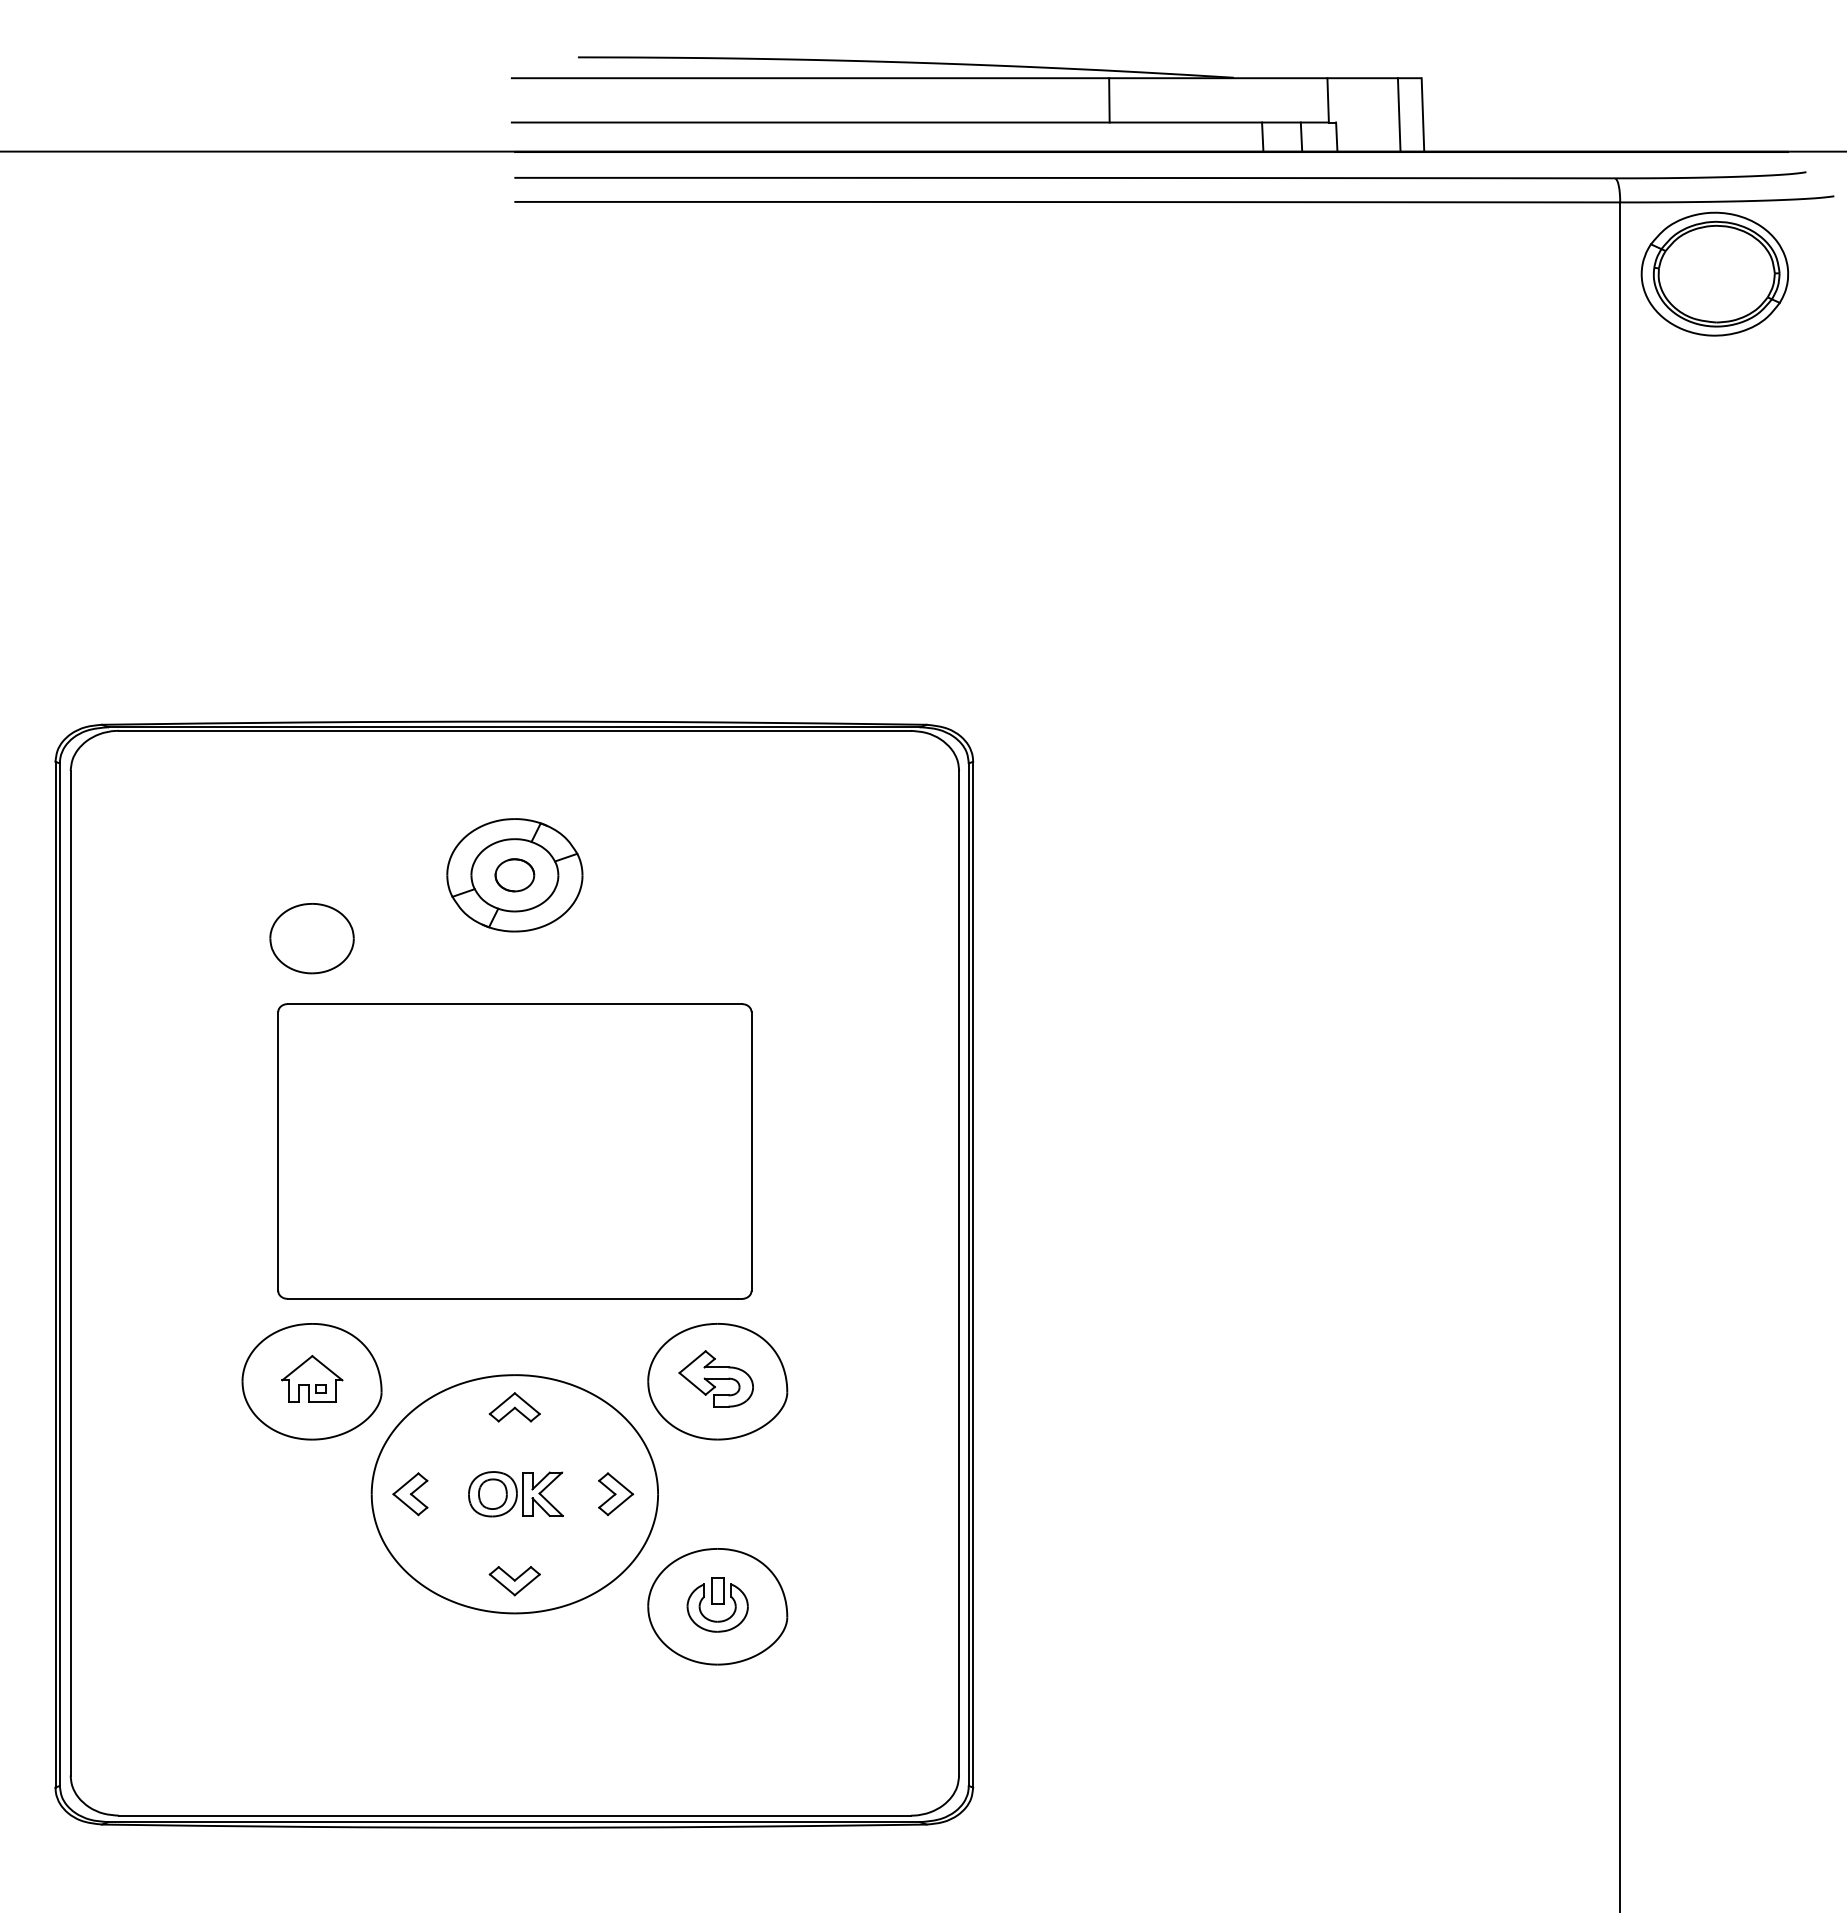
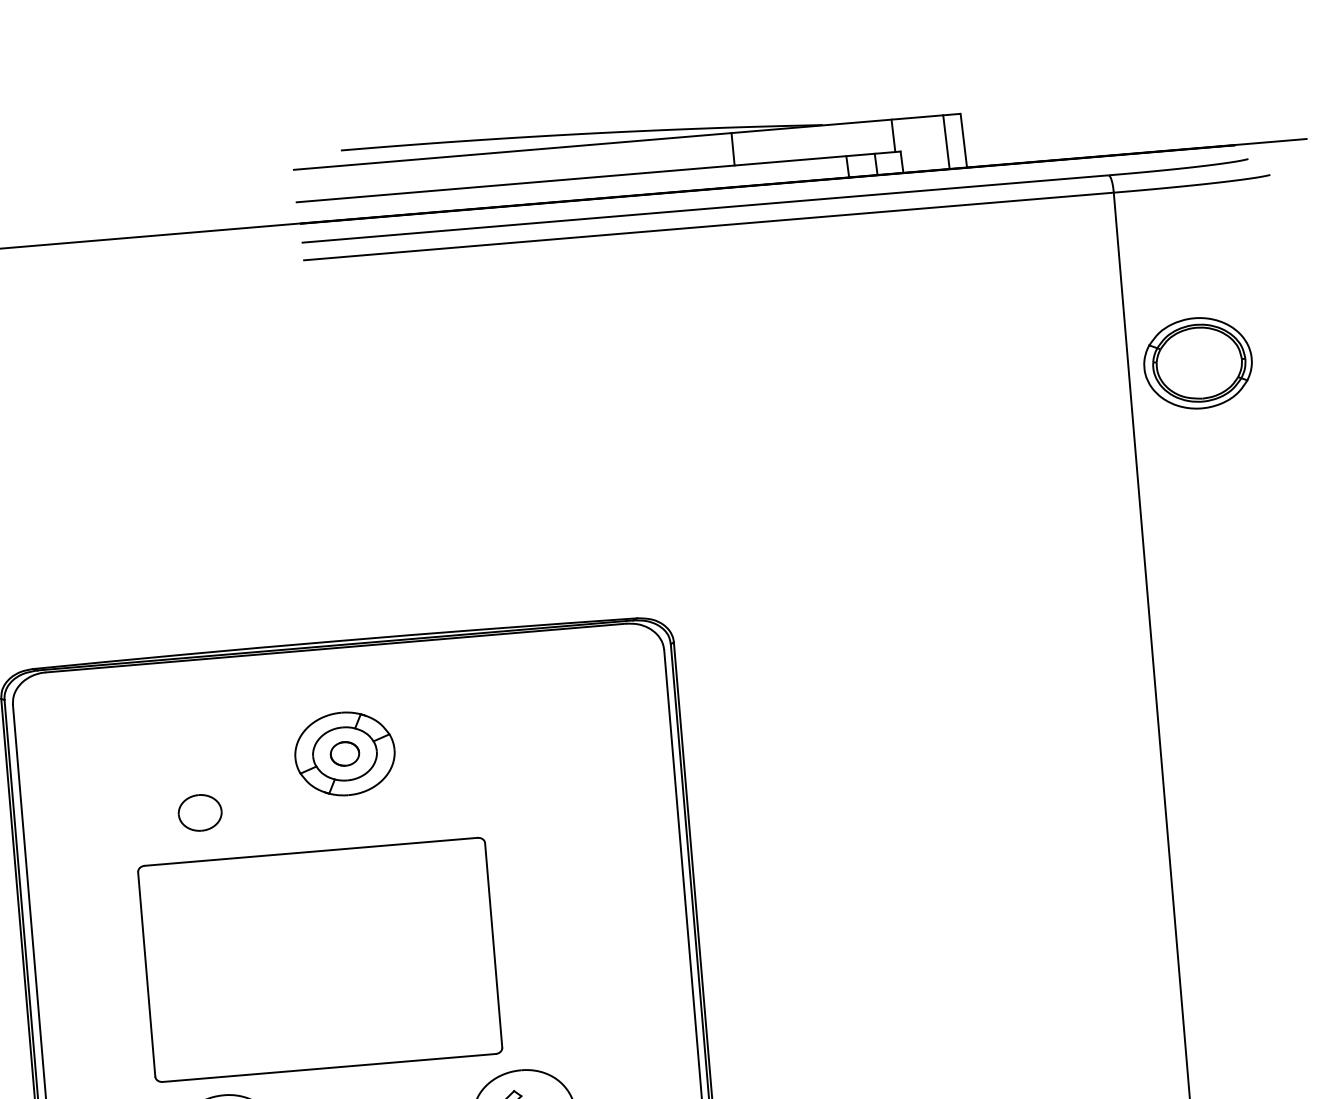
part: (1714, 273) -> (1197, 362), moved
part: (311, 938) -> (199, 812), size x0.7
part: (514, 1151) -> (319, 959), moved

